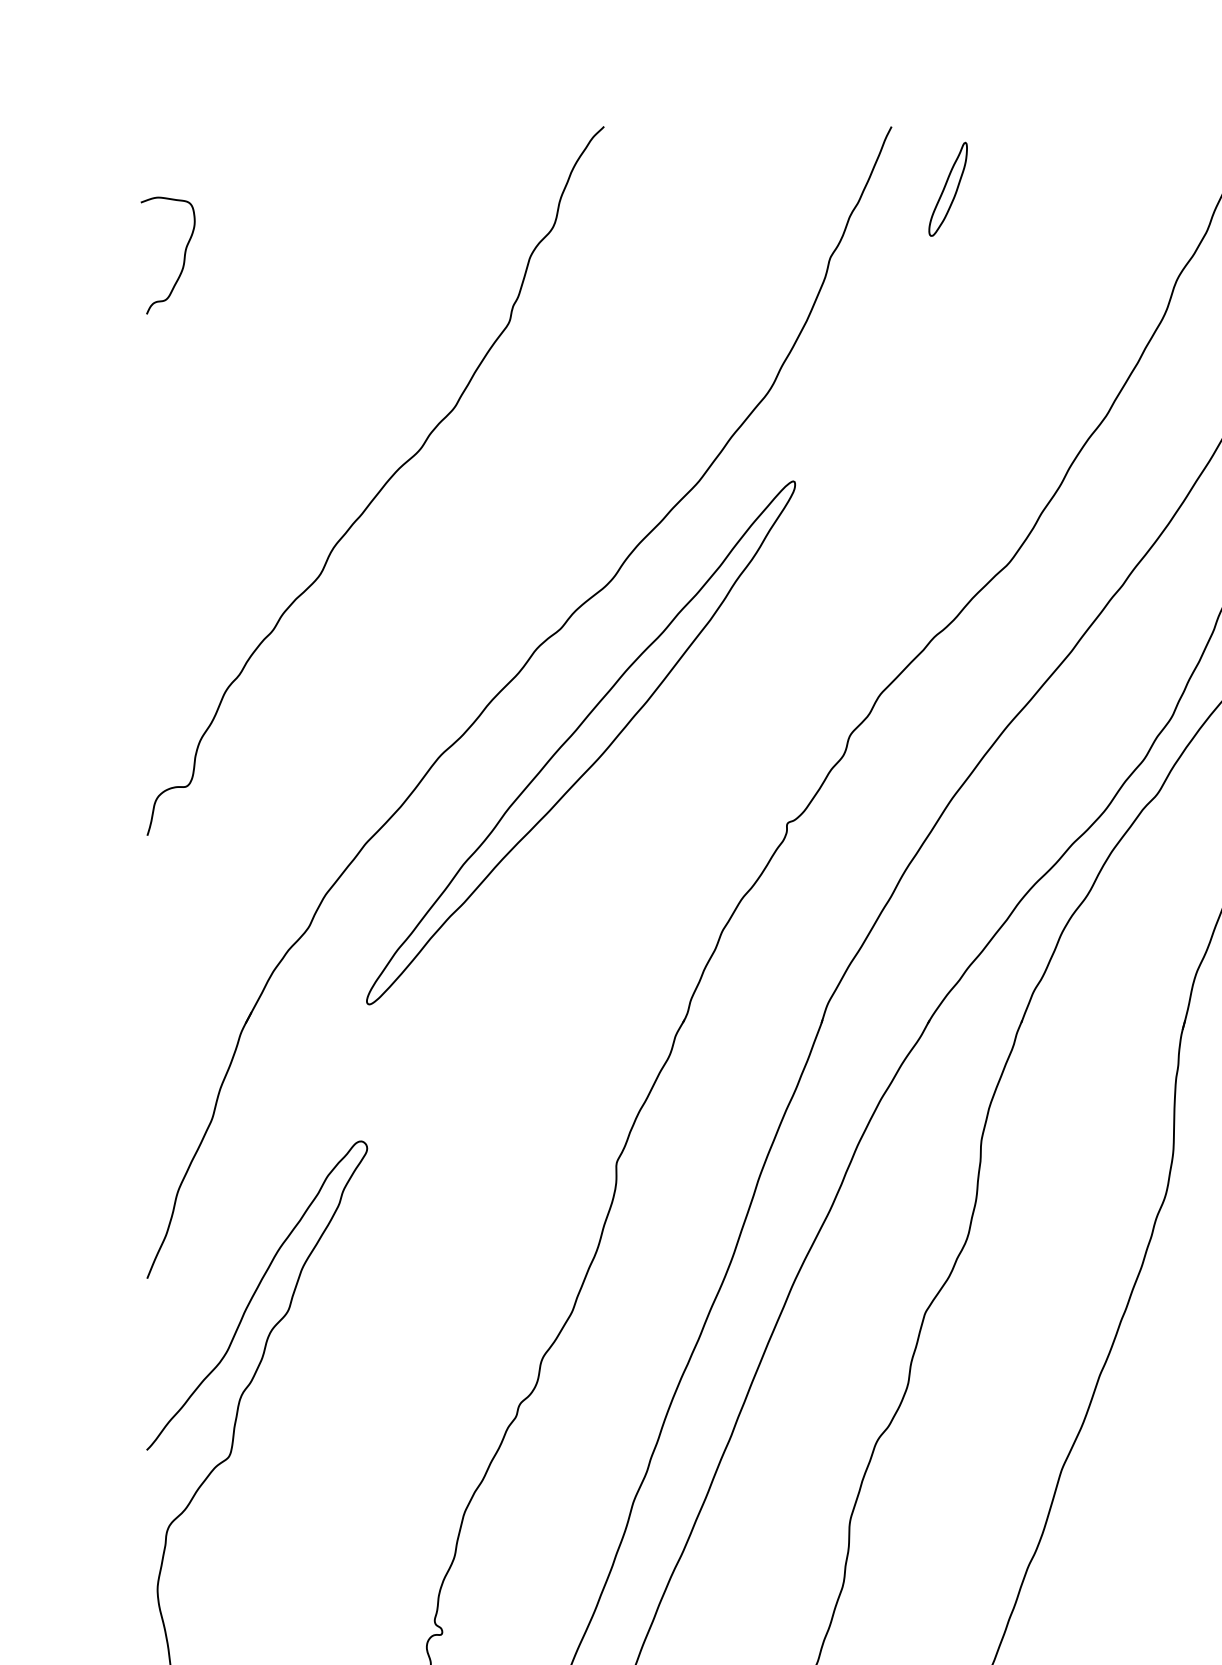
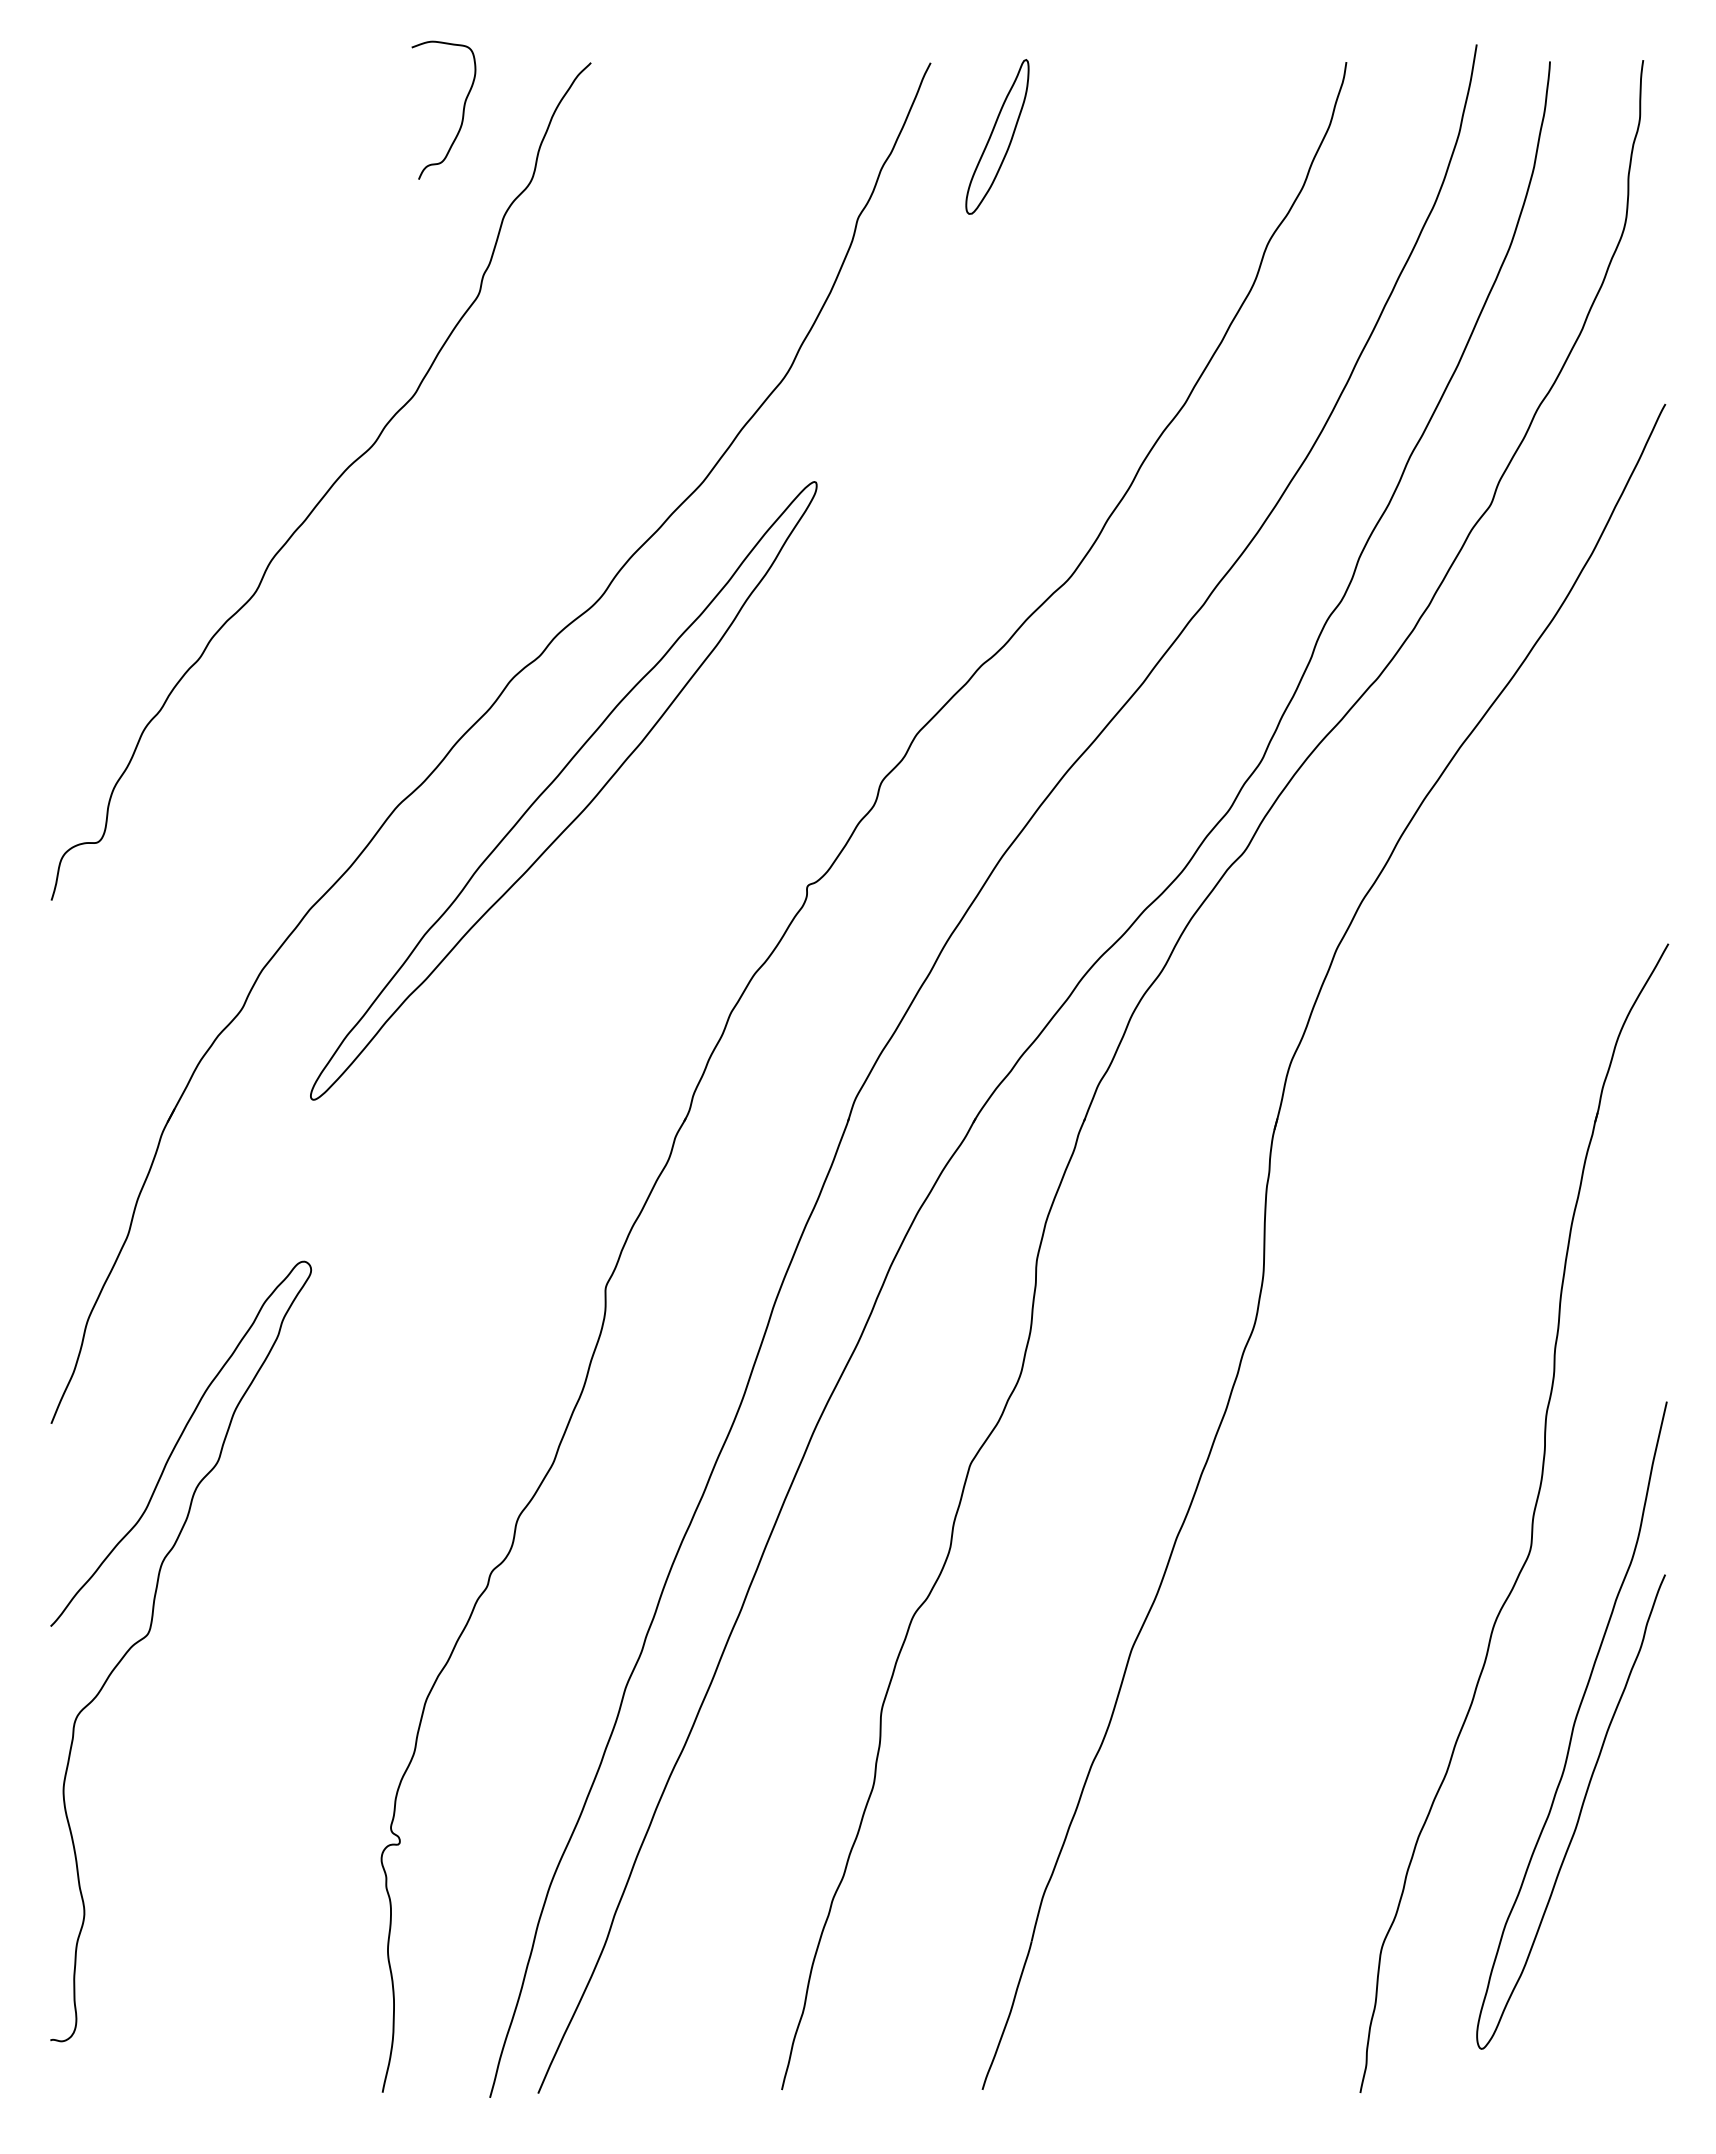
part: (948, 188) -> (997, 136), size x1.4
curve: (183, 255) -> (462, 110), moved

